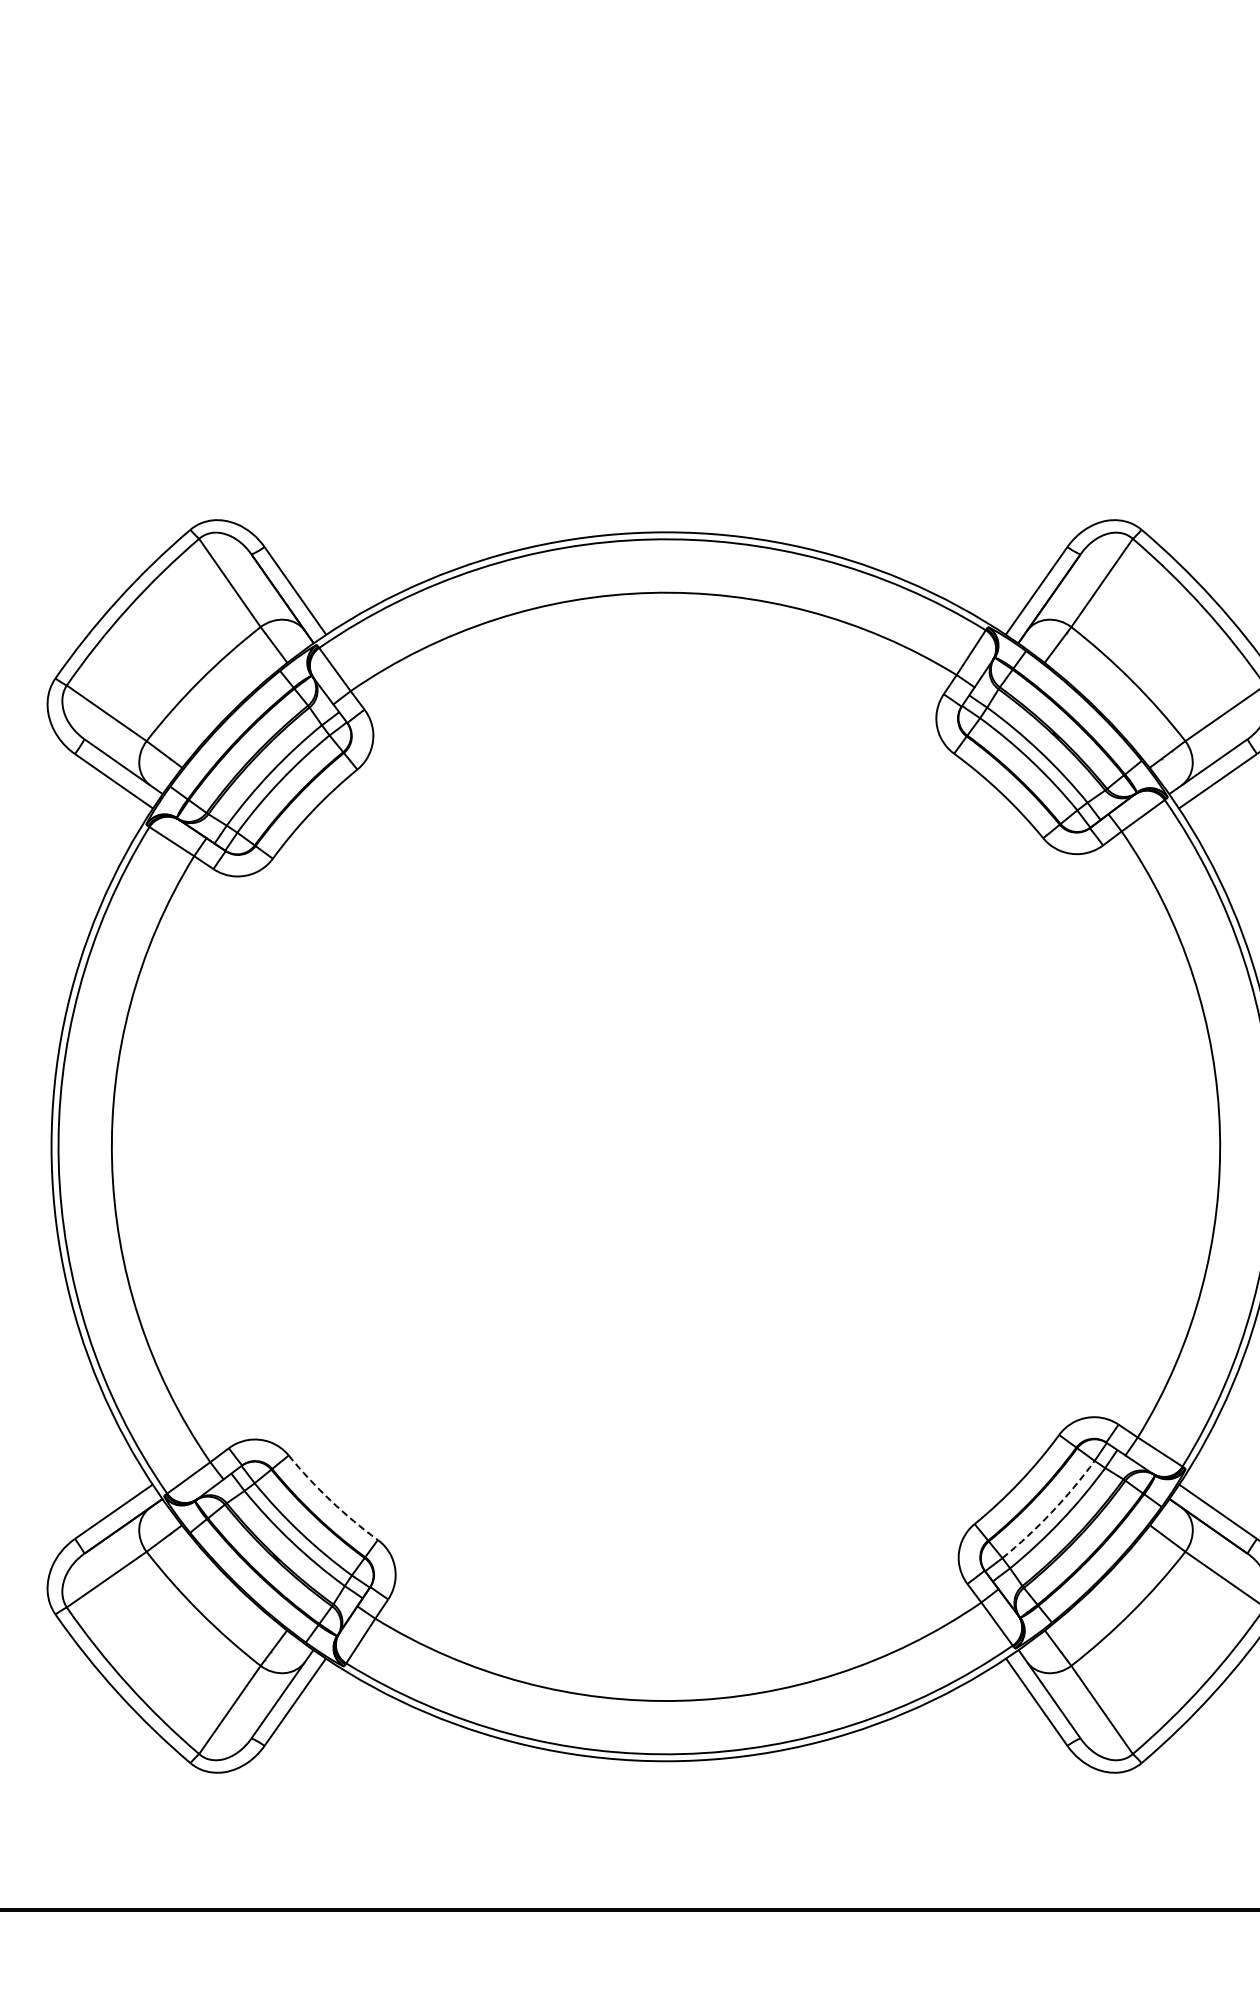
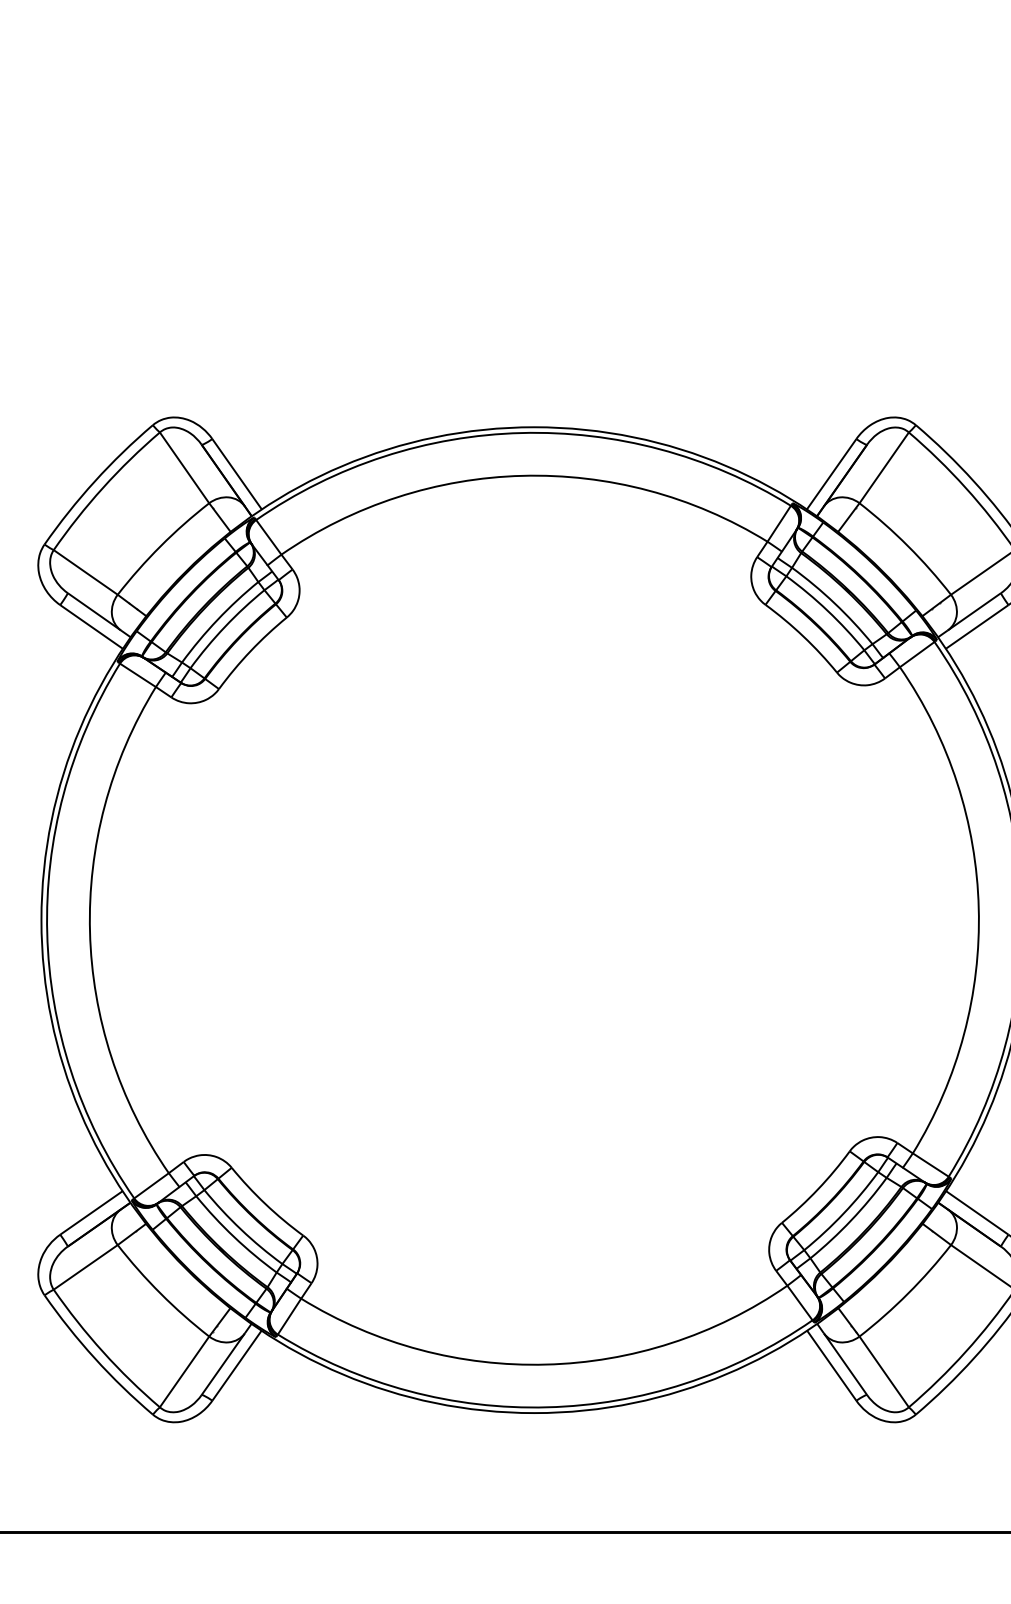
arc: (330, 1500) -> (265, 1203), dashed -> solid
arc: (1051, 1512) -> (843, 1213), dashed -> solid

